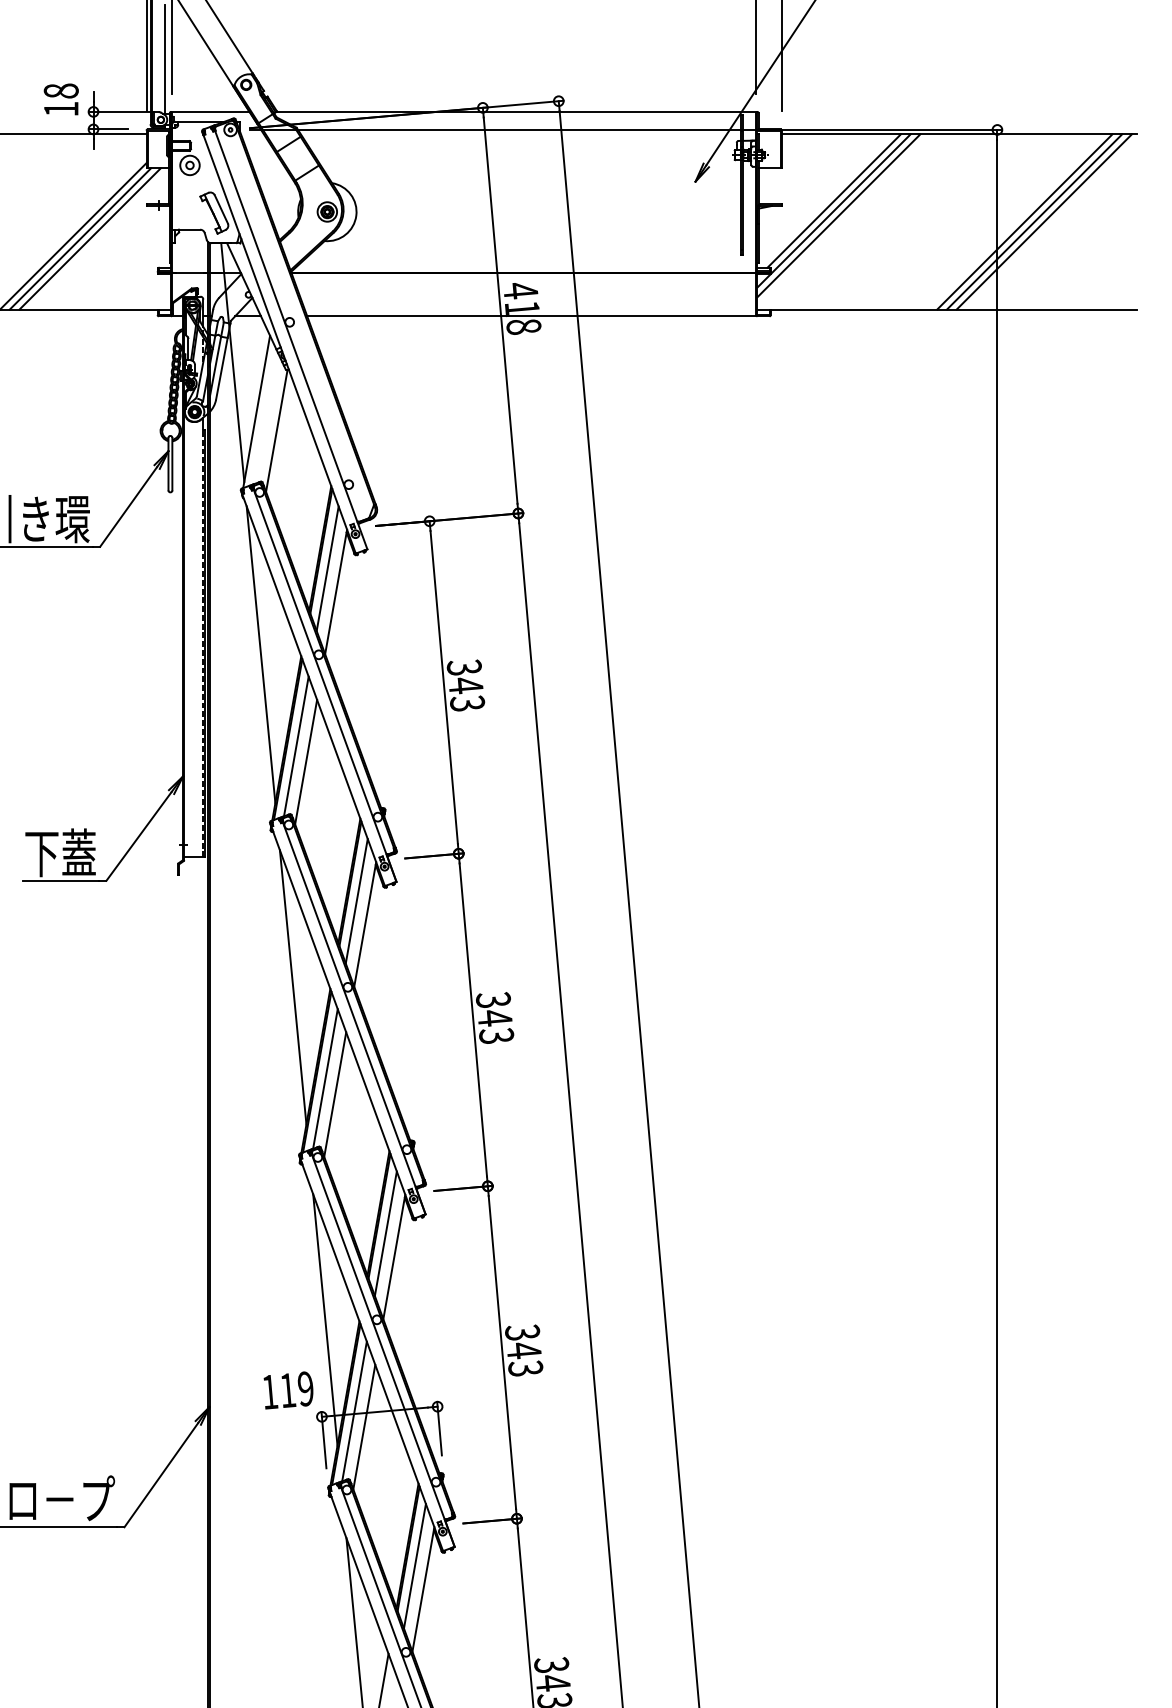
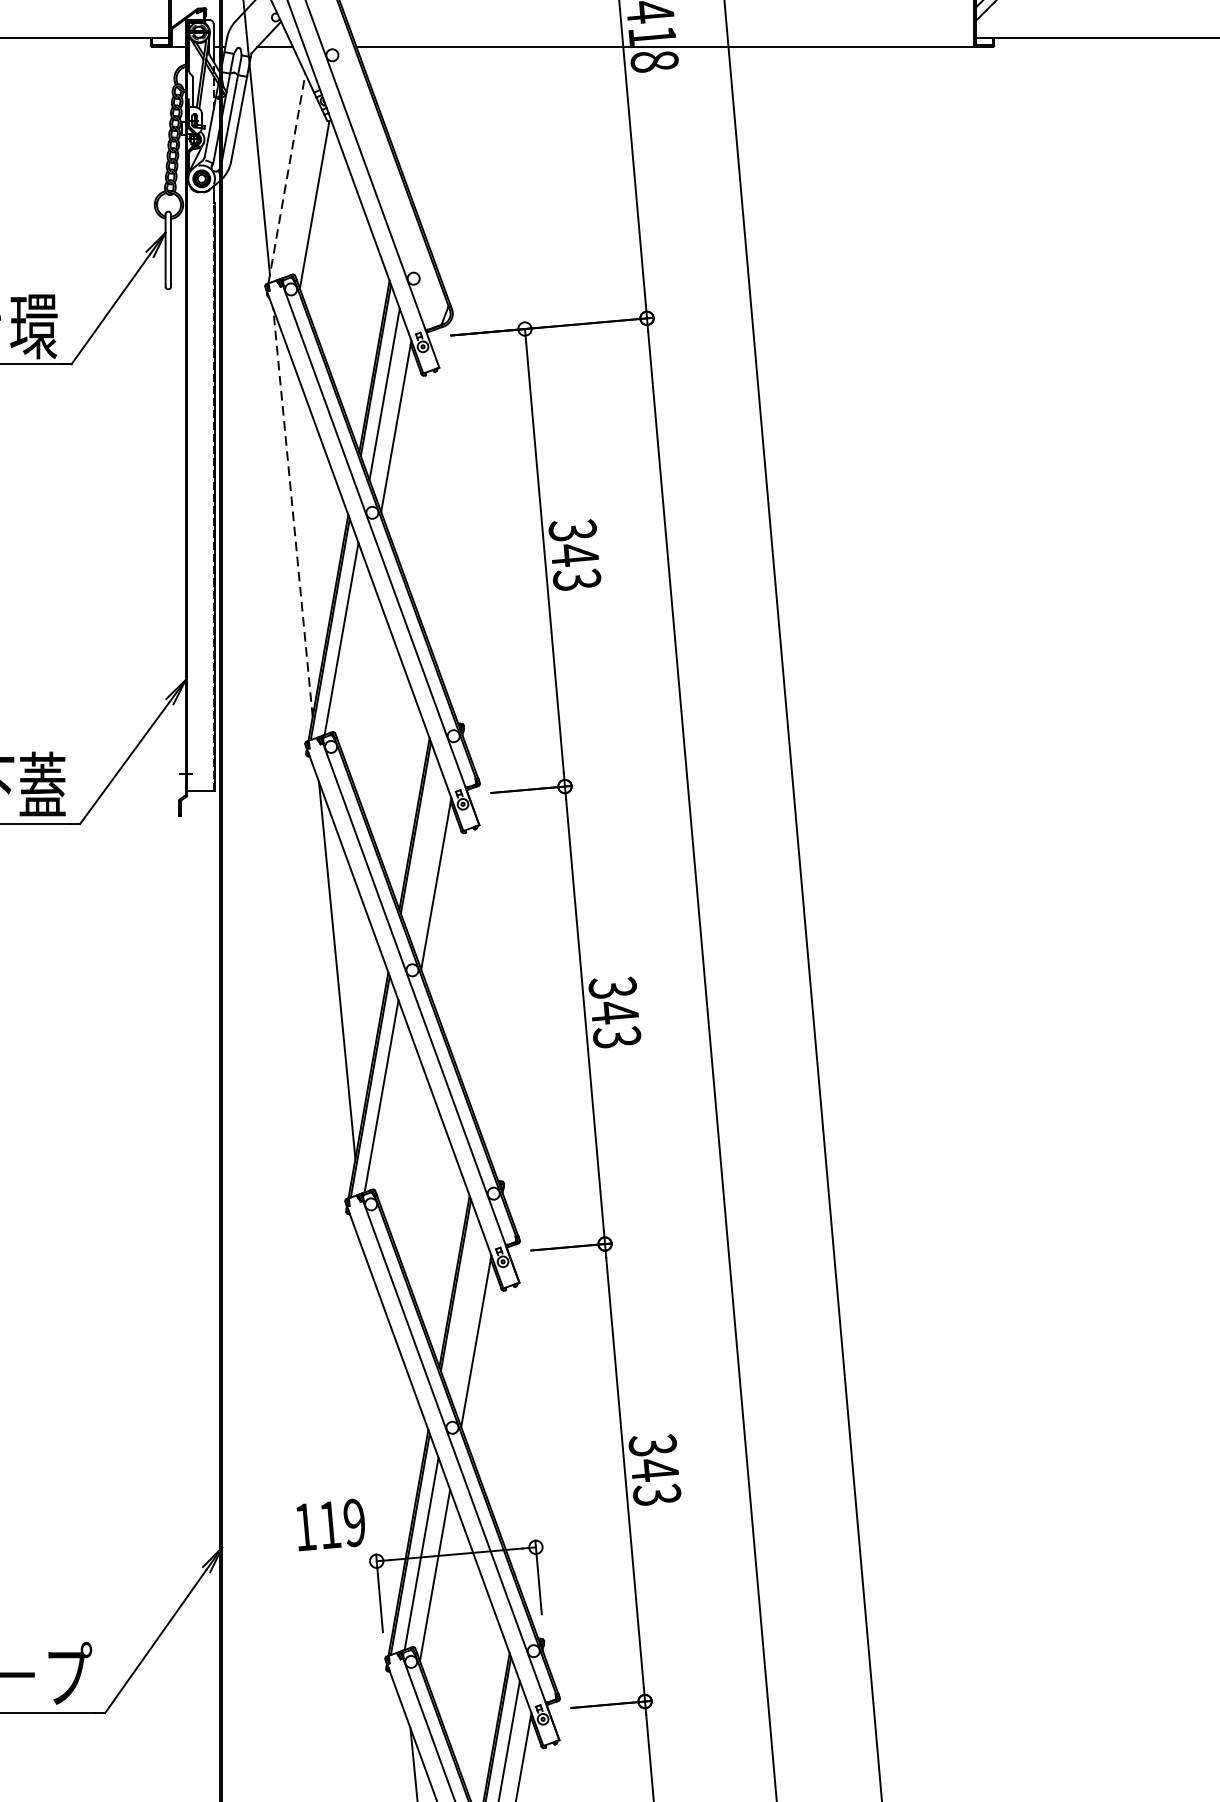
line: (256, 411) -> (286, 178), solid -> dashed
line: (260, 654) -> (292, 512), solid -> dashed
line: (306, 761) -> (355, 659), removed
line: (356, 901) -> (424, 852), removed
line: (335, 1094) -> (395, 1117), removed
line: (385, 1233) -> (464, 1309), removed
line: (325, 1319) -> (381, 1427), removed

